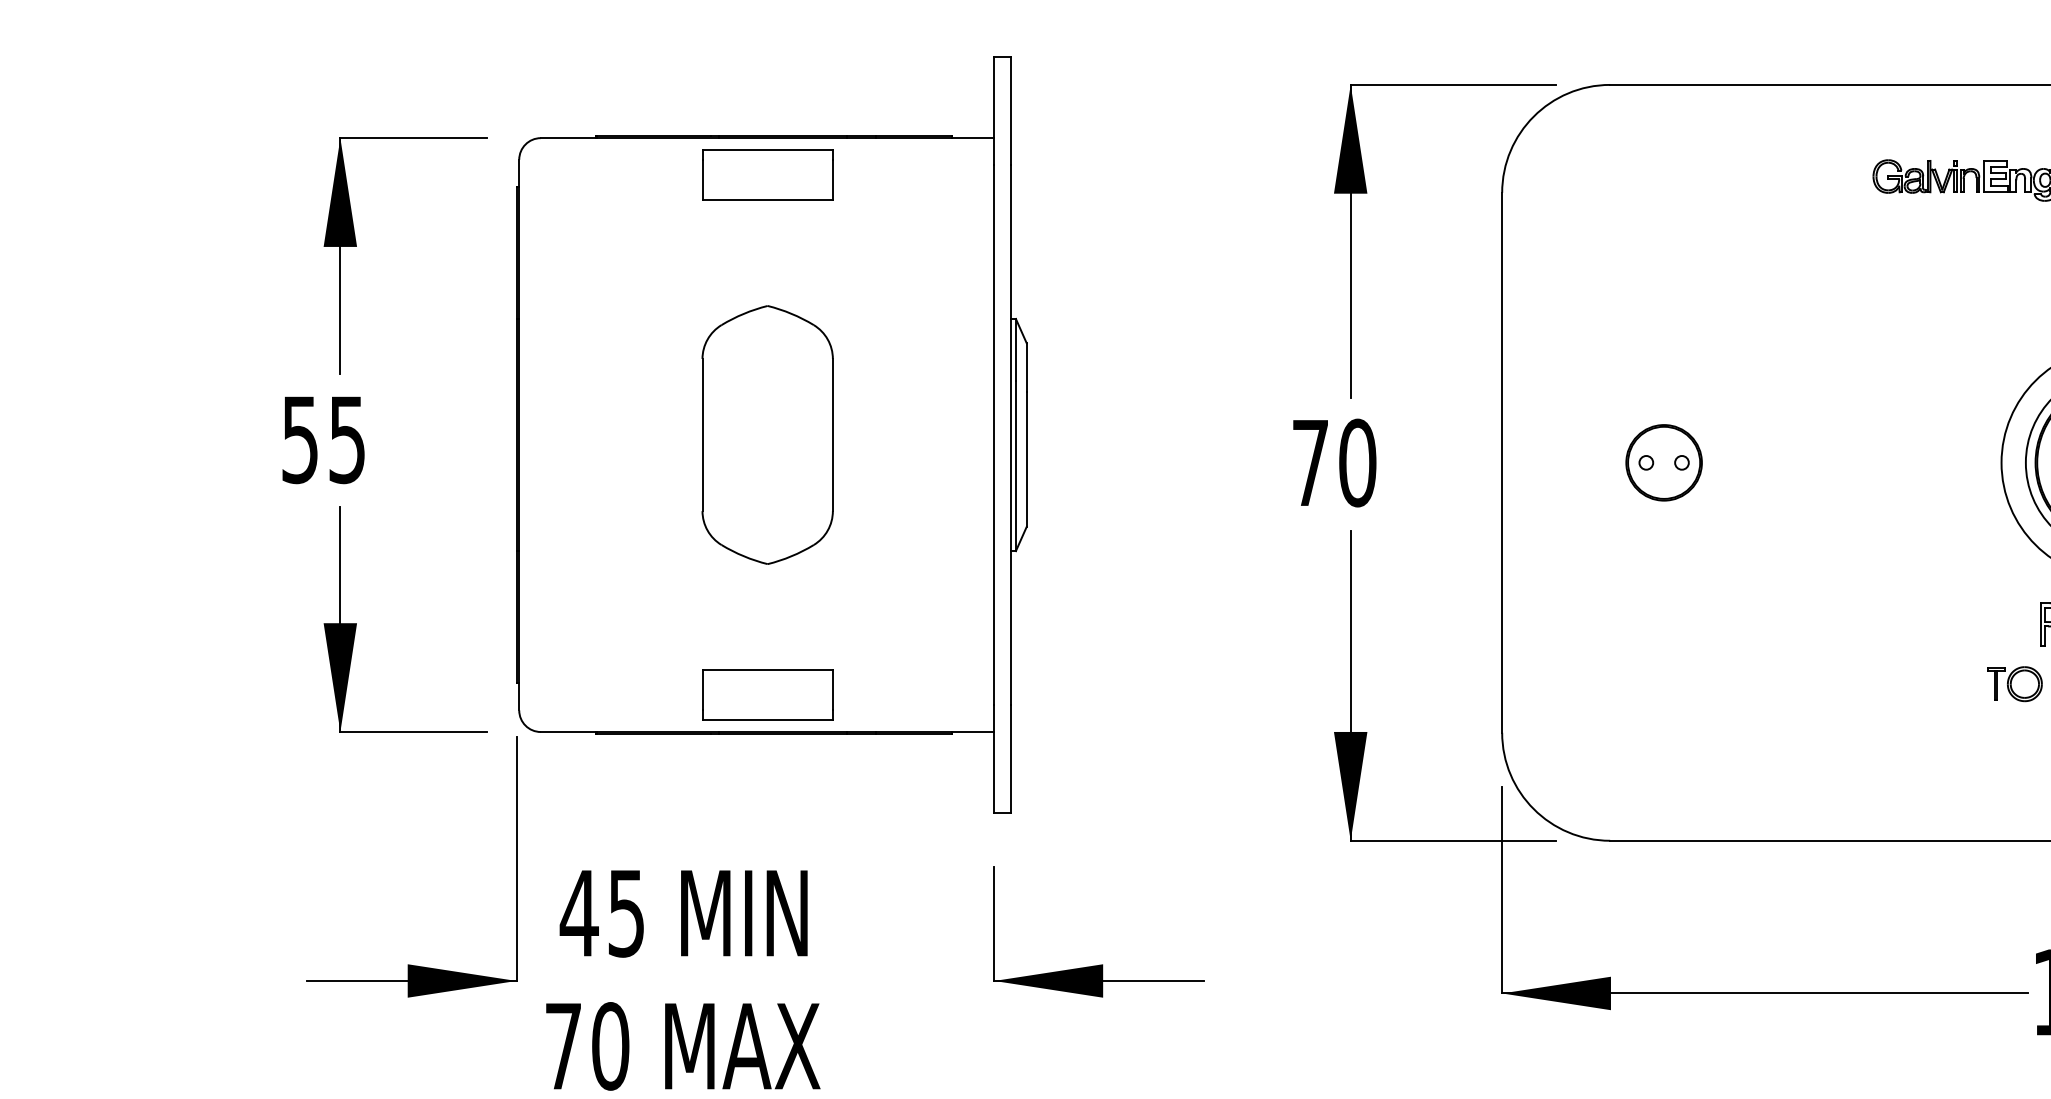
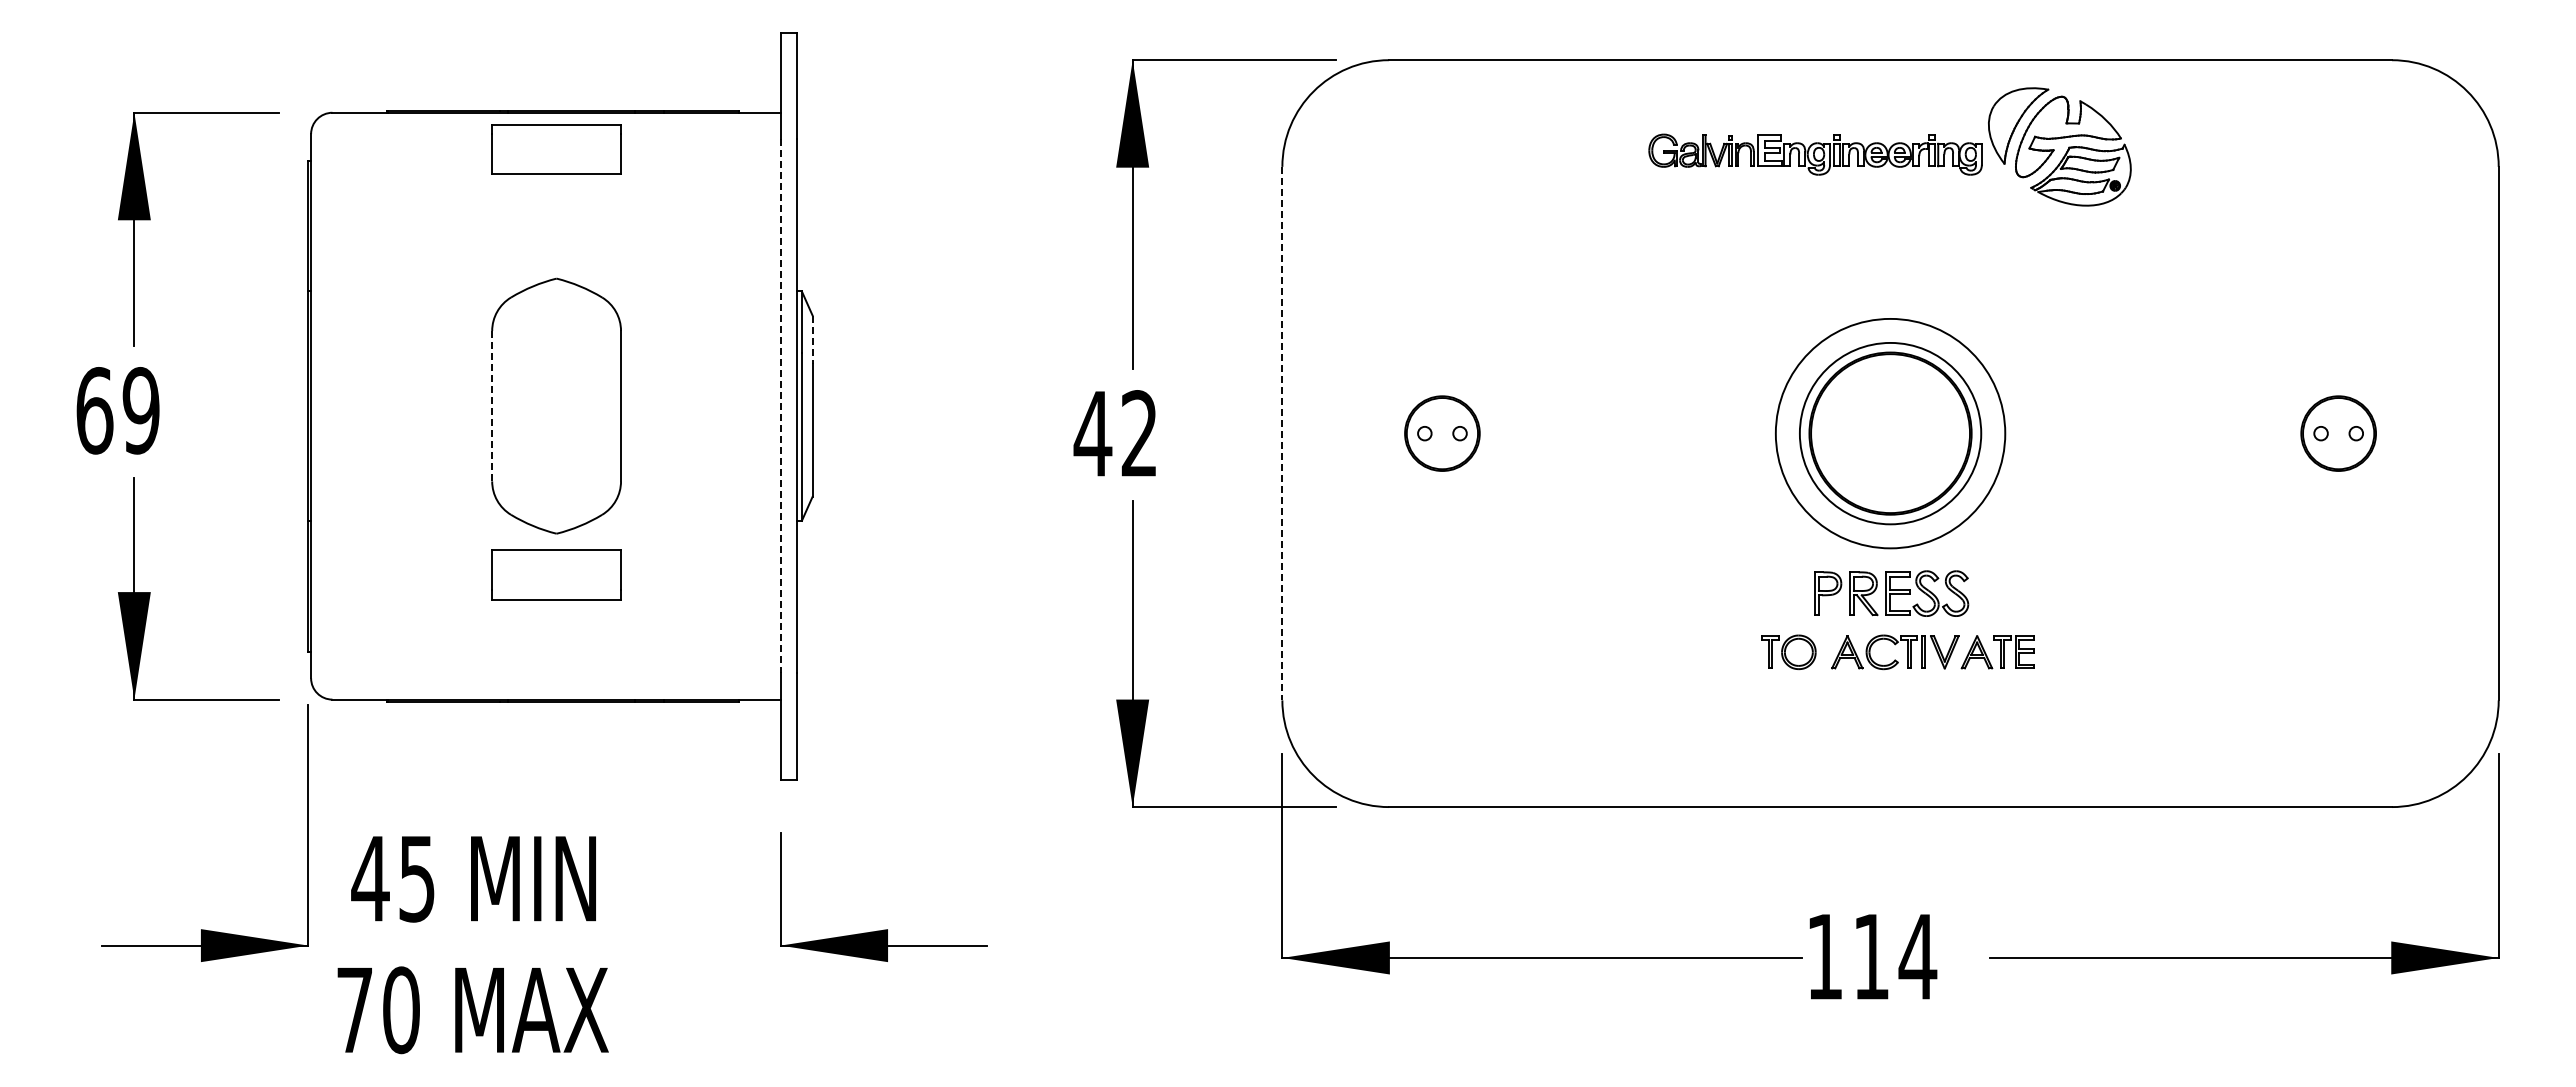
line: (1026, 368) -> (812, 340), solid -> dashed
line: (702, 434) -> (492, 405), solid -> dashed
line: (994, 435) -> (780, 406), solid -> dashed
text: (323, 439) -> (117, 410), 55 -> 69
text: (1333, 462) -> (1115, 433), 70 -> 42
line: (1502, 462) -> (1282, 433), solid -> dashed
part: (767, 694) -> (556, 574), moved

